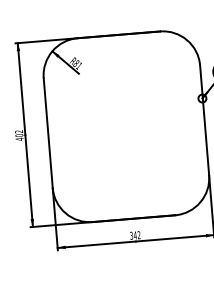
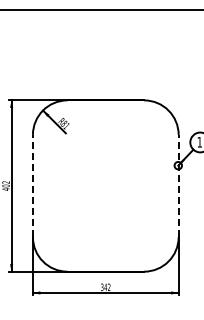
line: (204, 119) -> (178, 185), solid -> dashed
line: (47, 132) -> (32, 185), solid -> dashed

